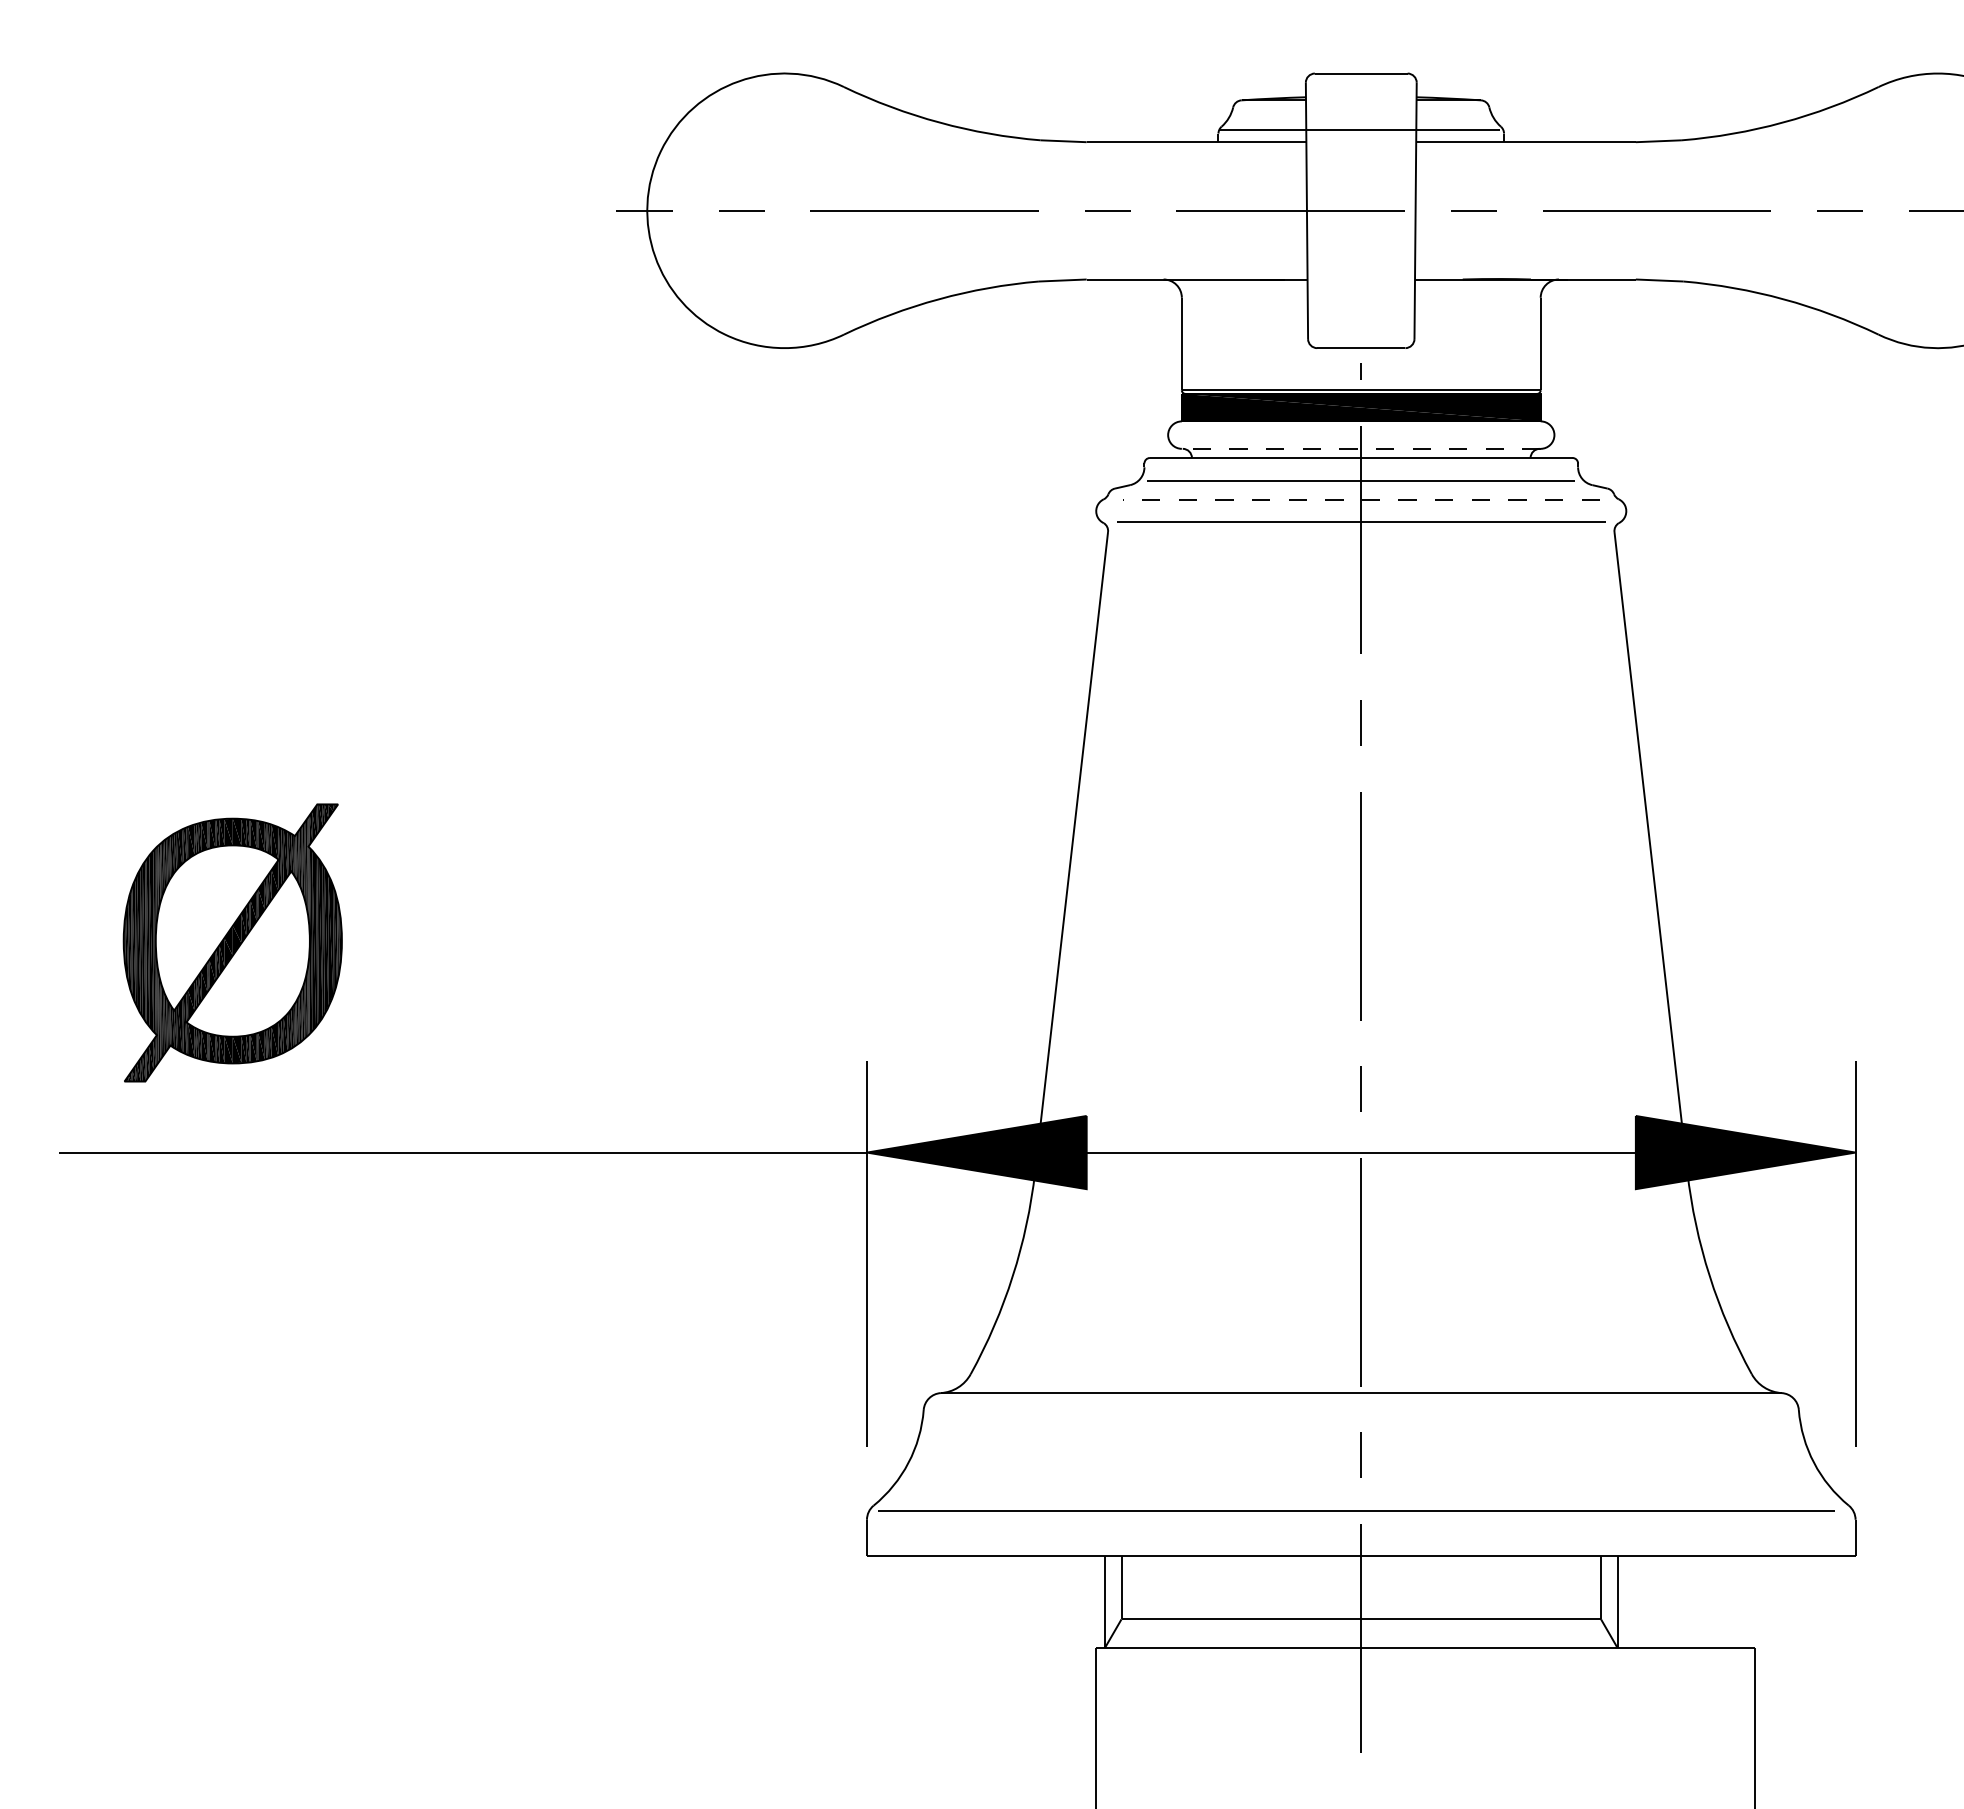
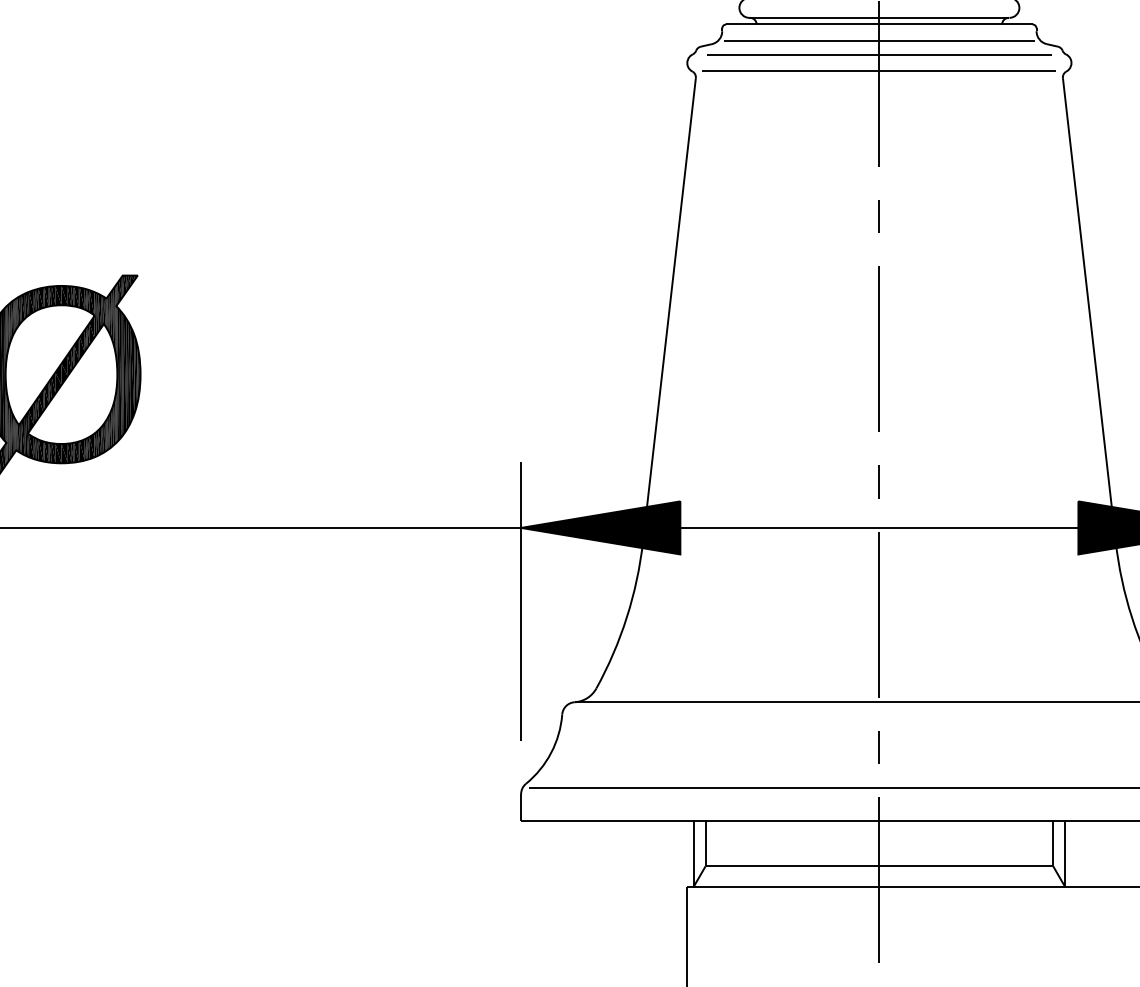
line: (1360, 448) -> (878, 17), dashed -> solid
line: (1361, 499) -> (879, 54), dashed -> solid

